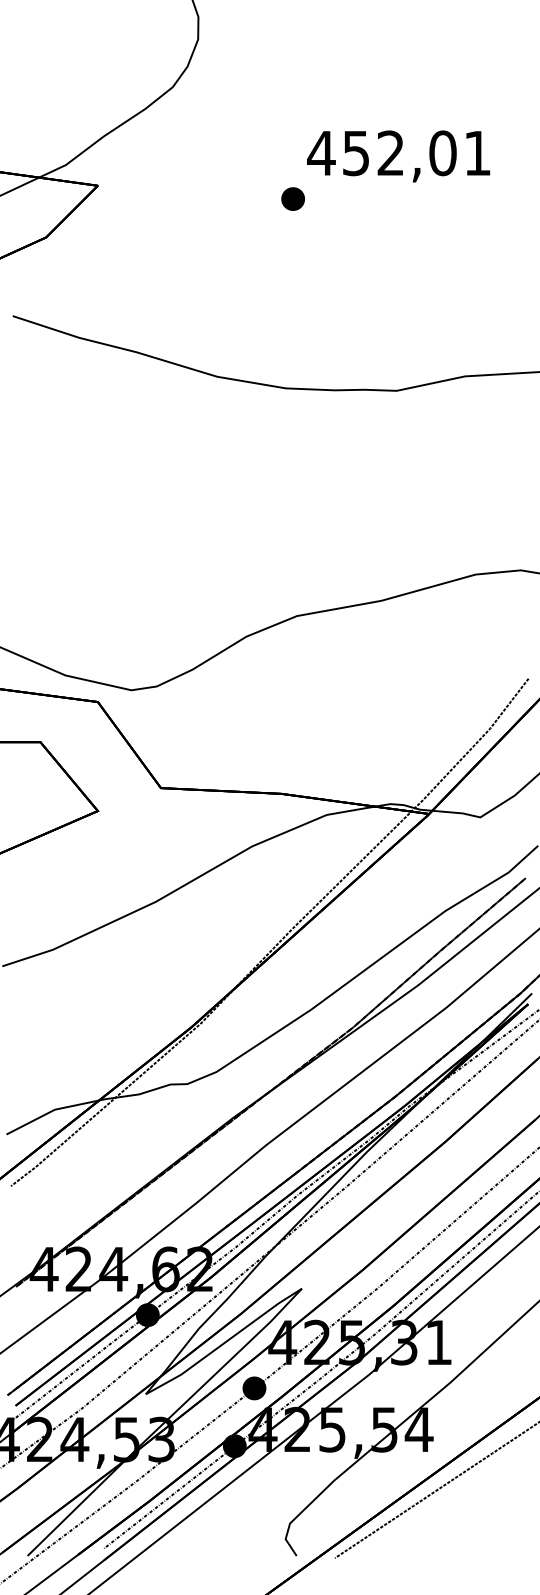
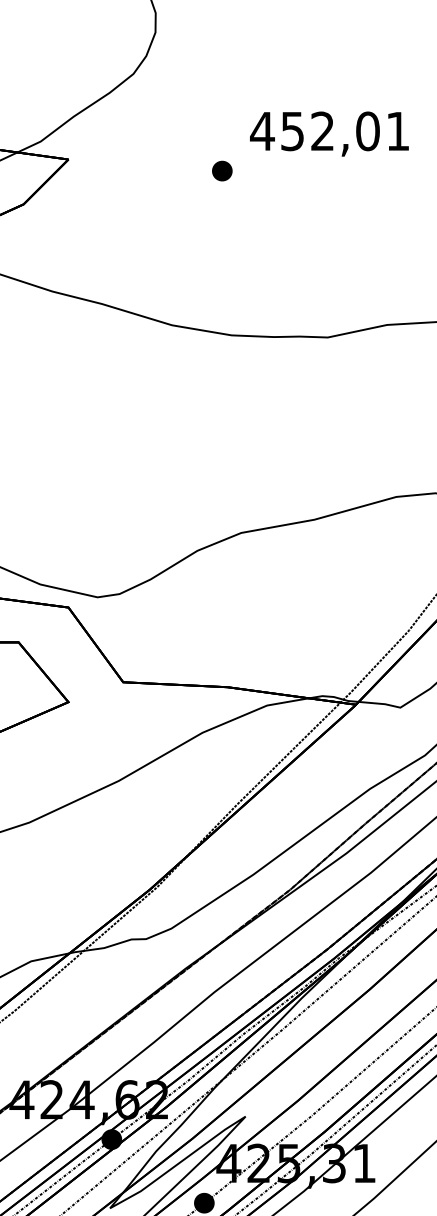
part: (292, 198) -> (221, 170), moved

